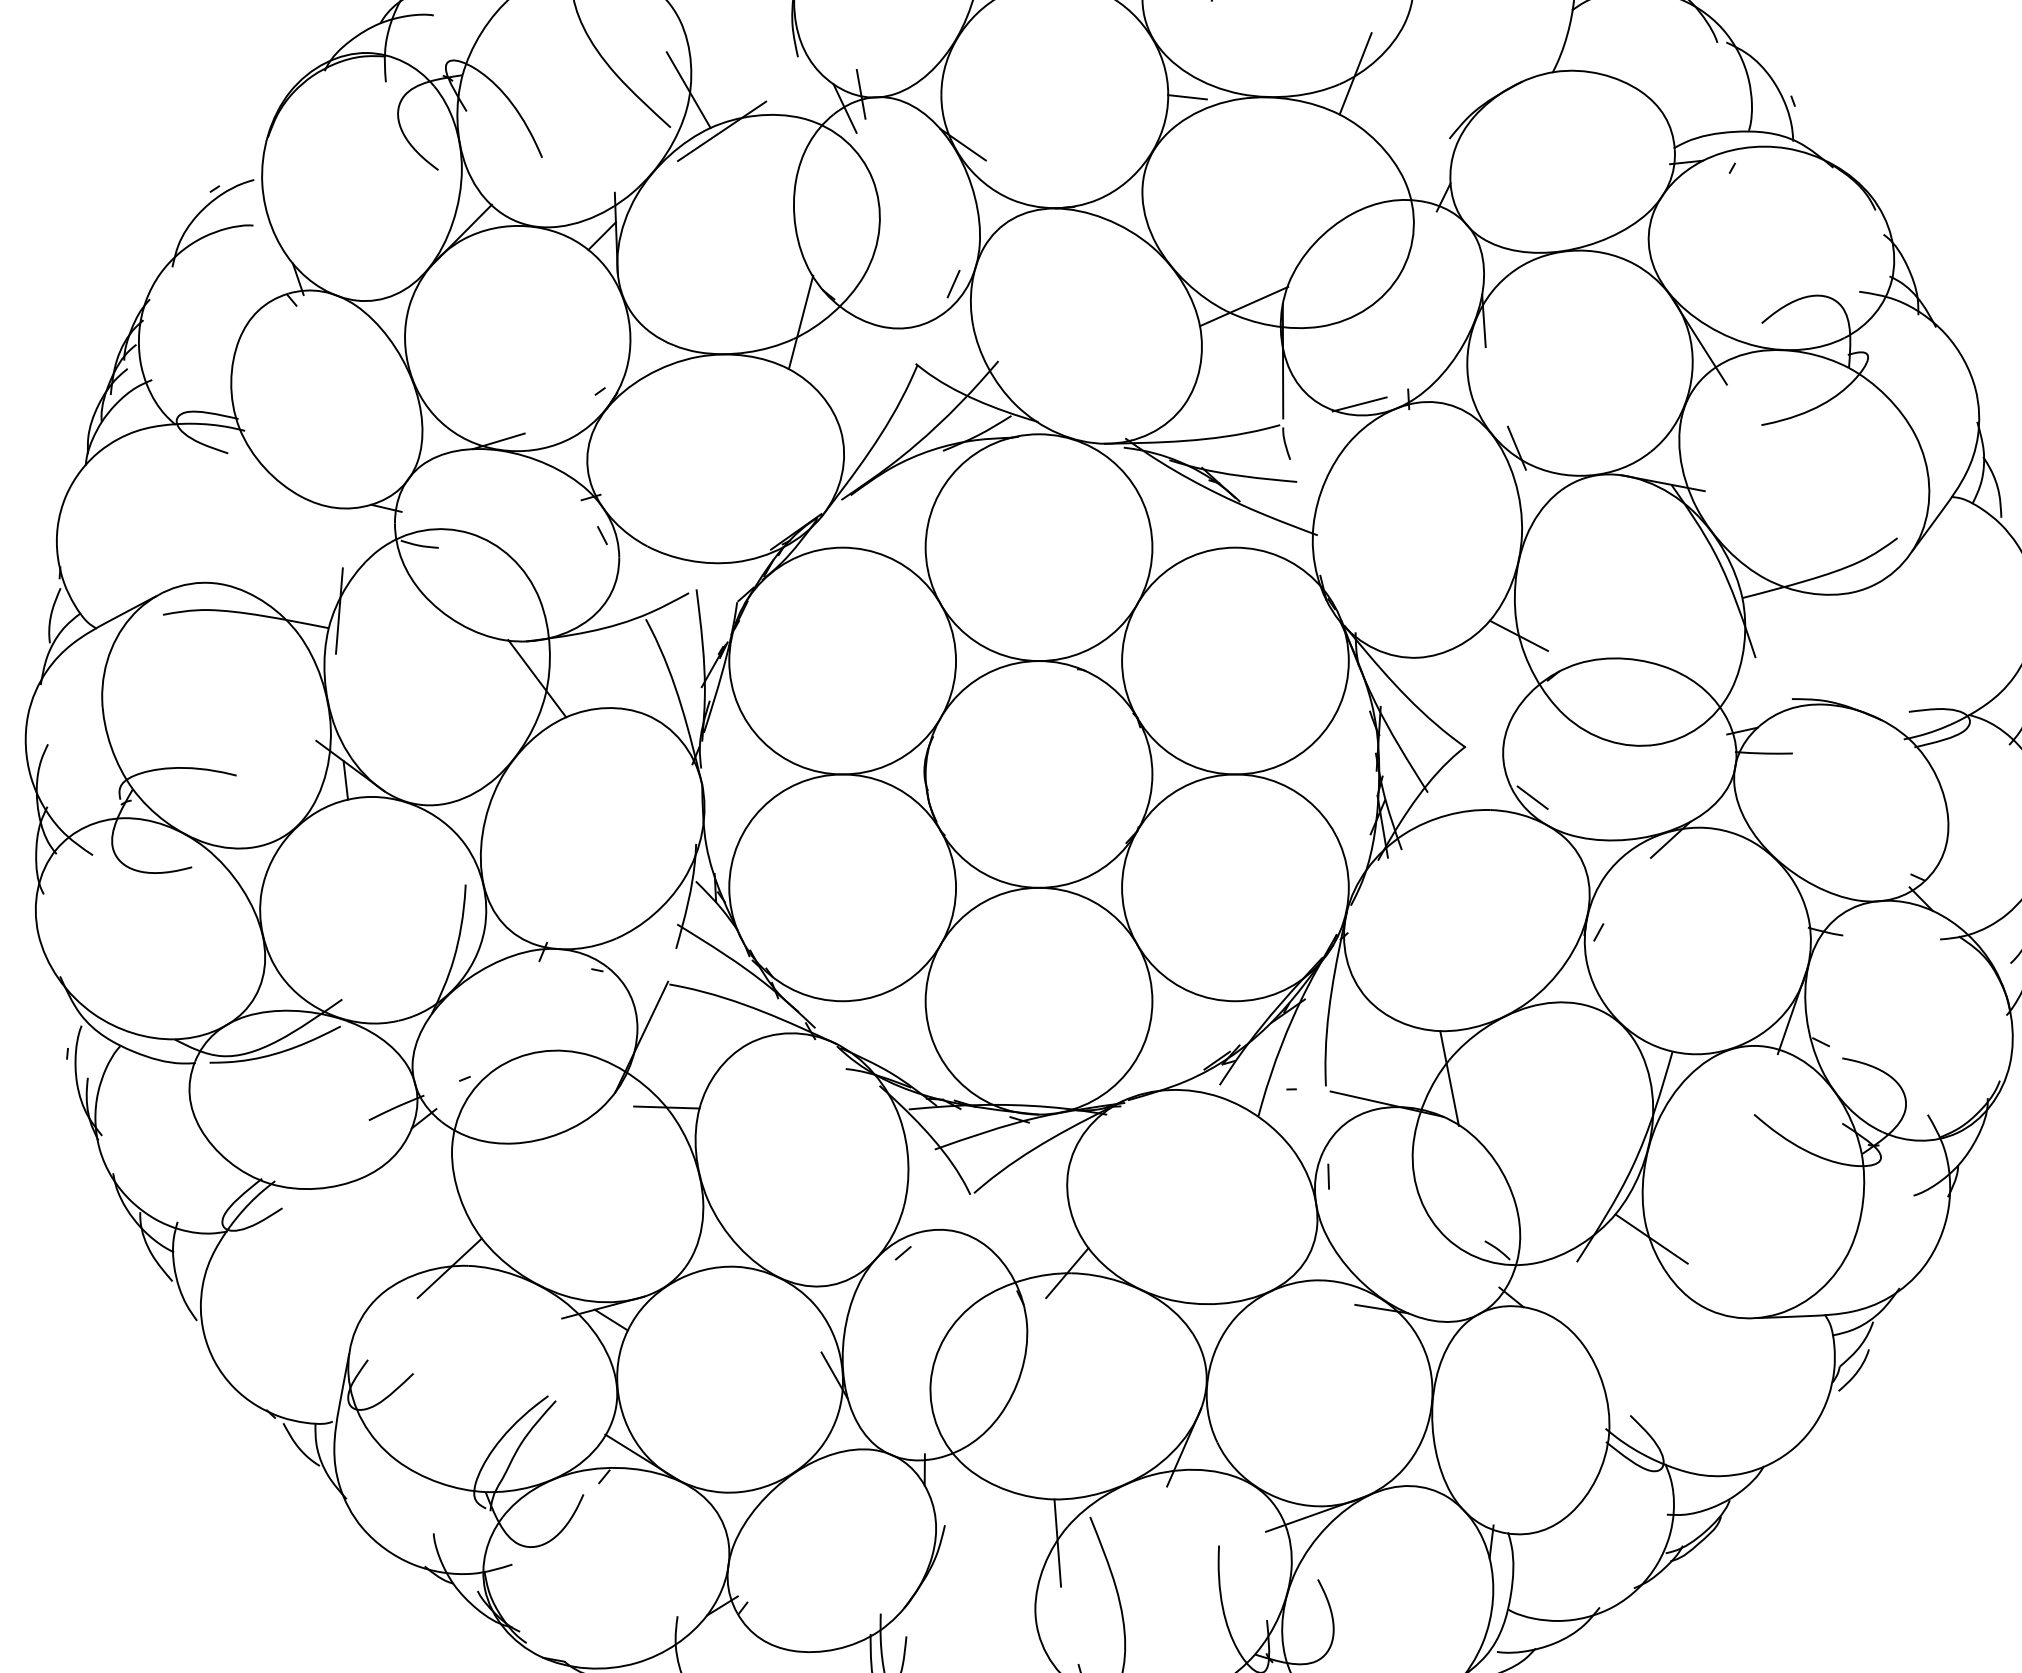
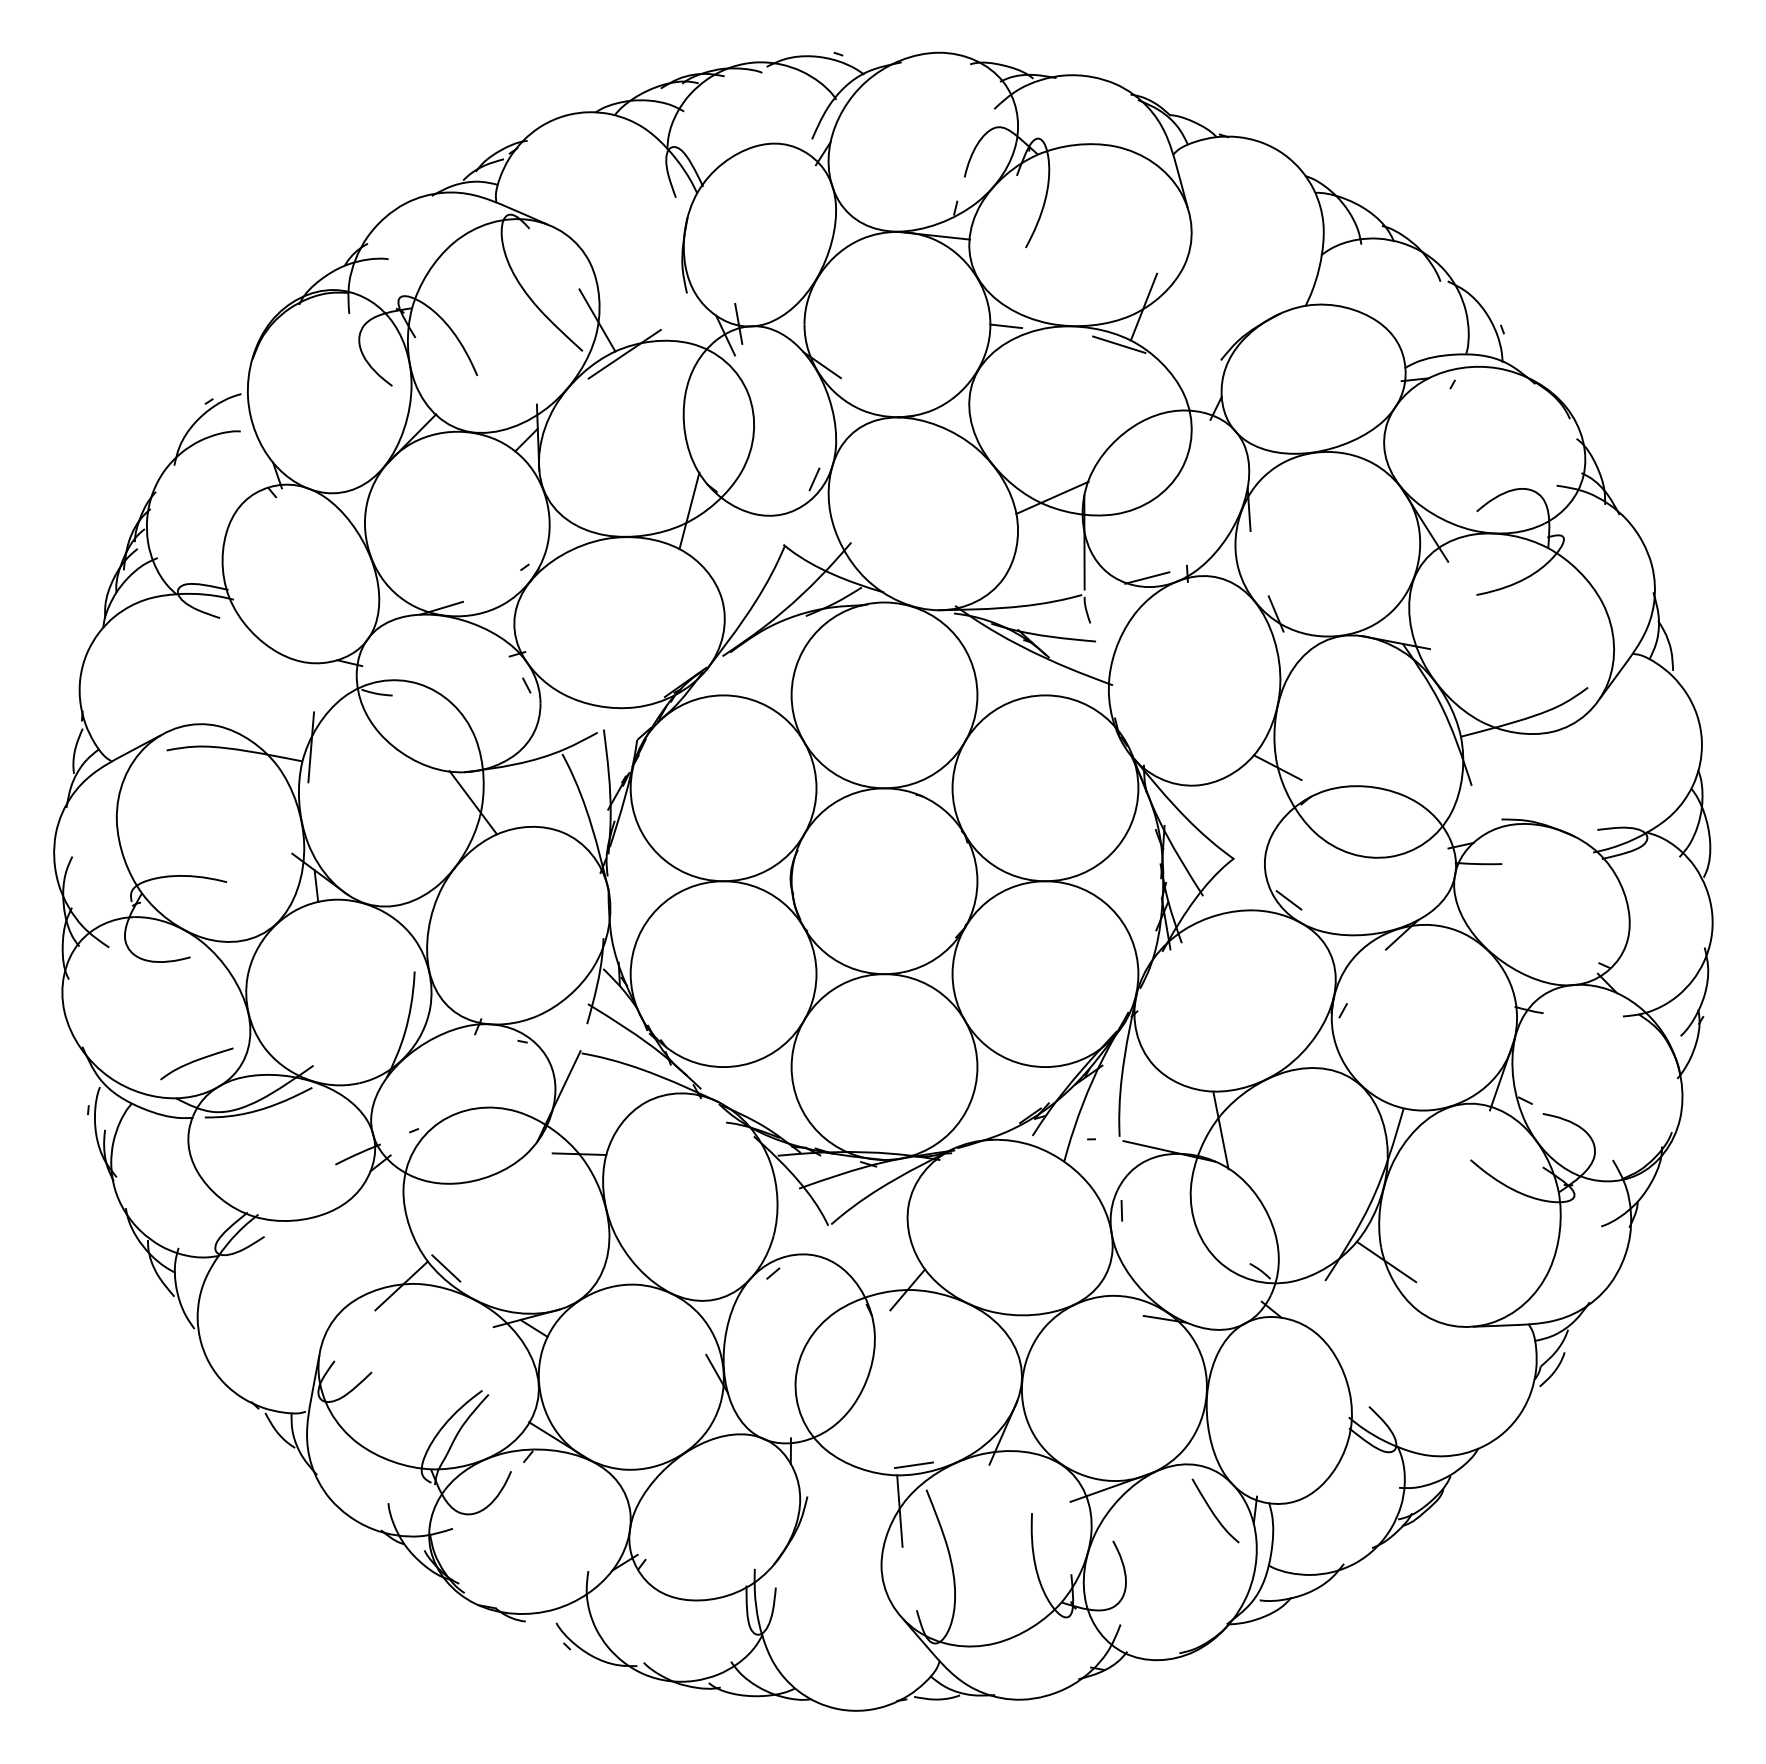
line: (1325, 119) -> (1119, 344), added
curve: (199, 994) -> (196, 1061), added
line: (504, 1247) -> (446, 1268), added
line: (1074, 1487) -> (913, 1465), added
curve: (1440, 1543) -> (1213, 1511), added

